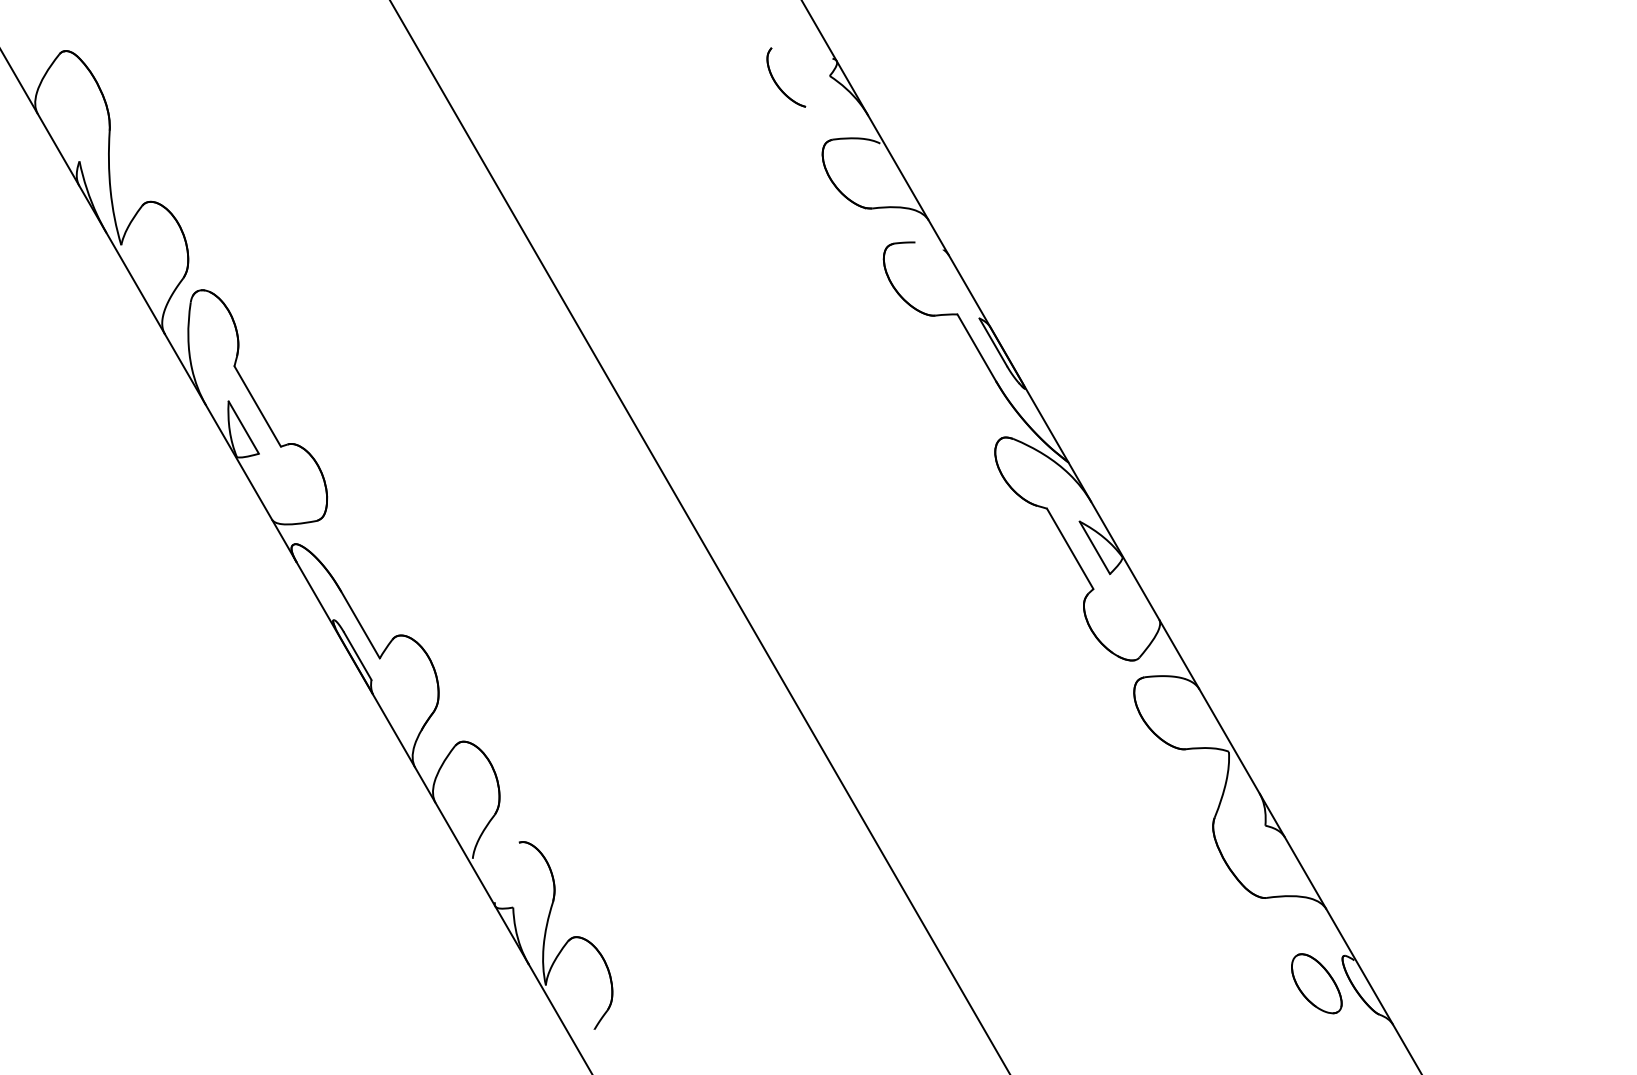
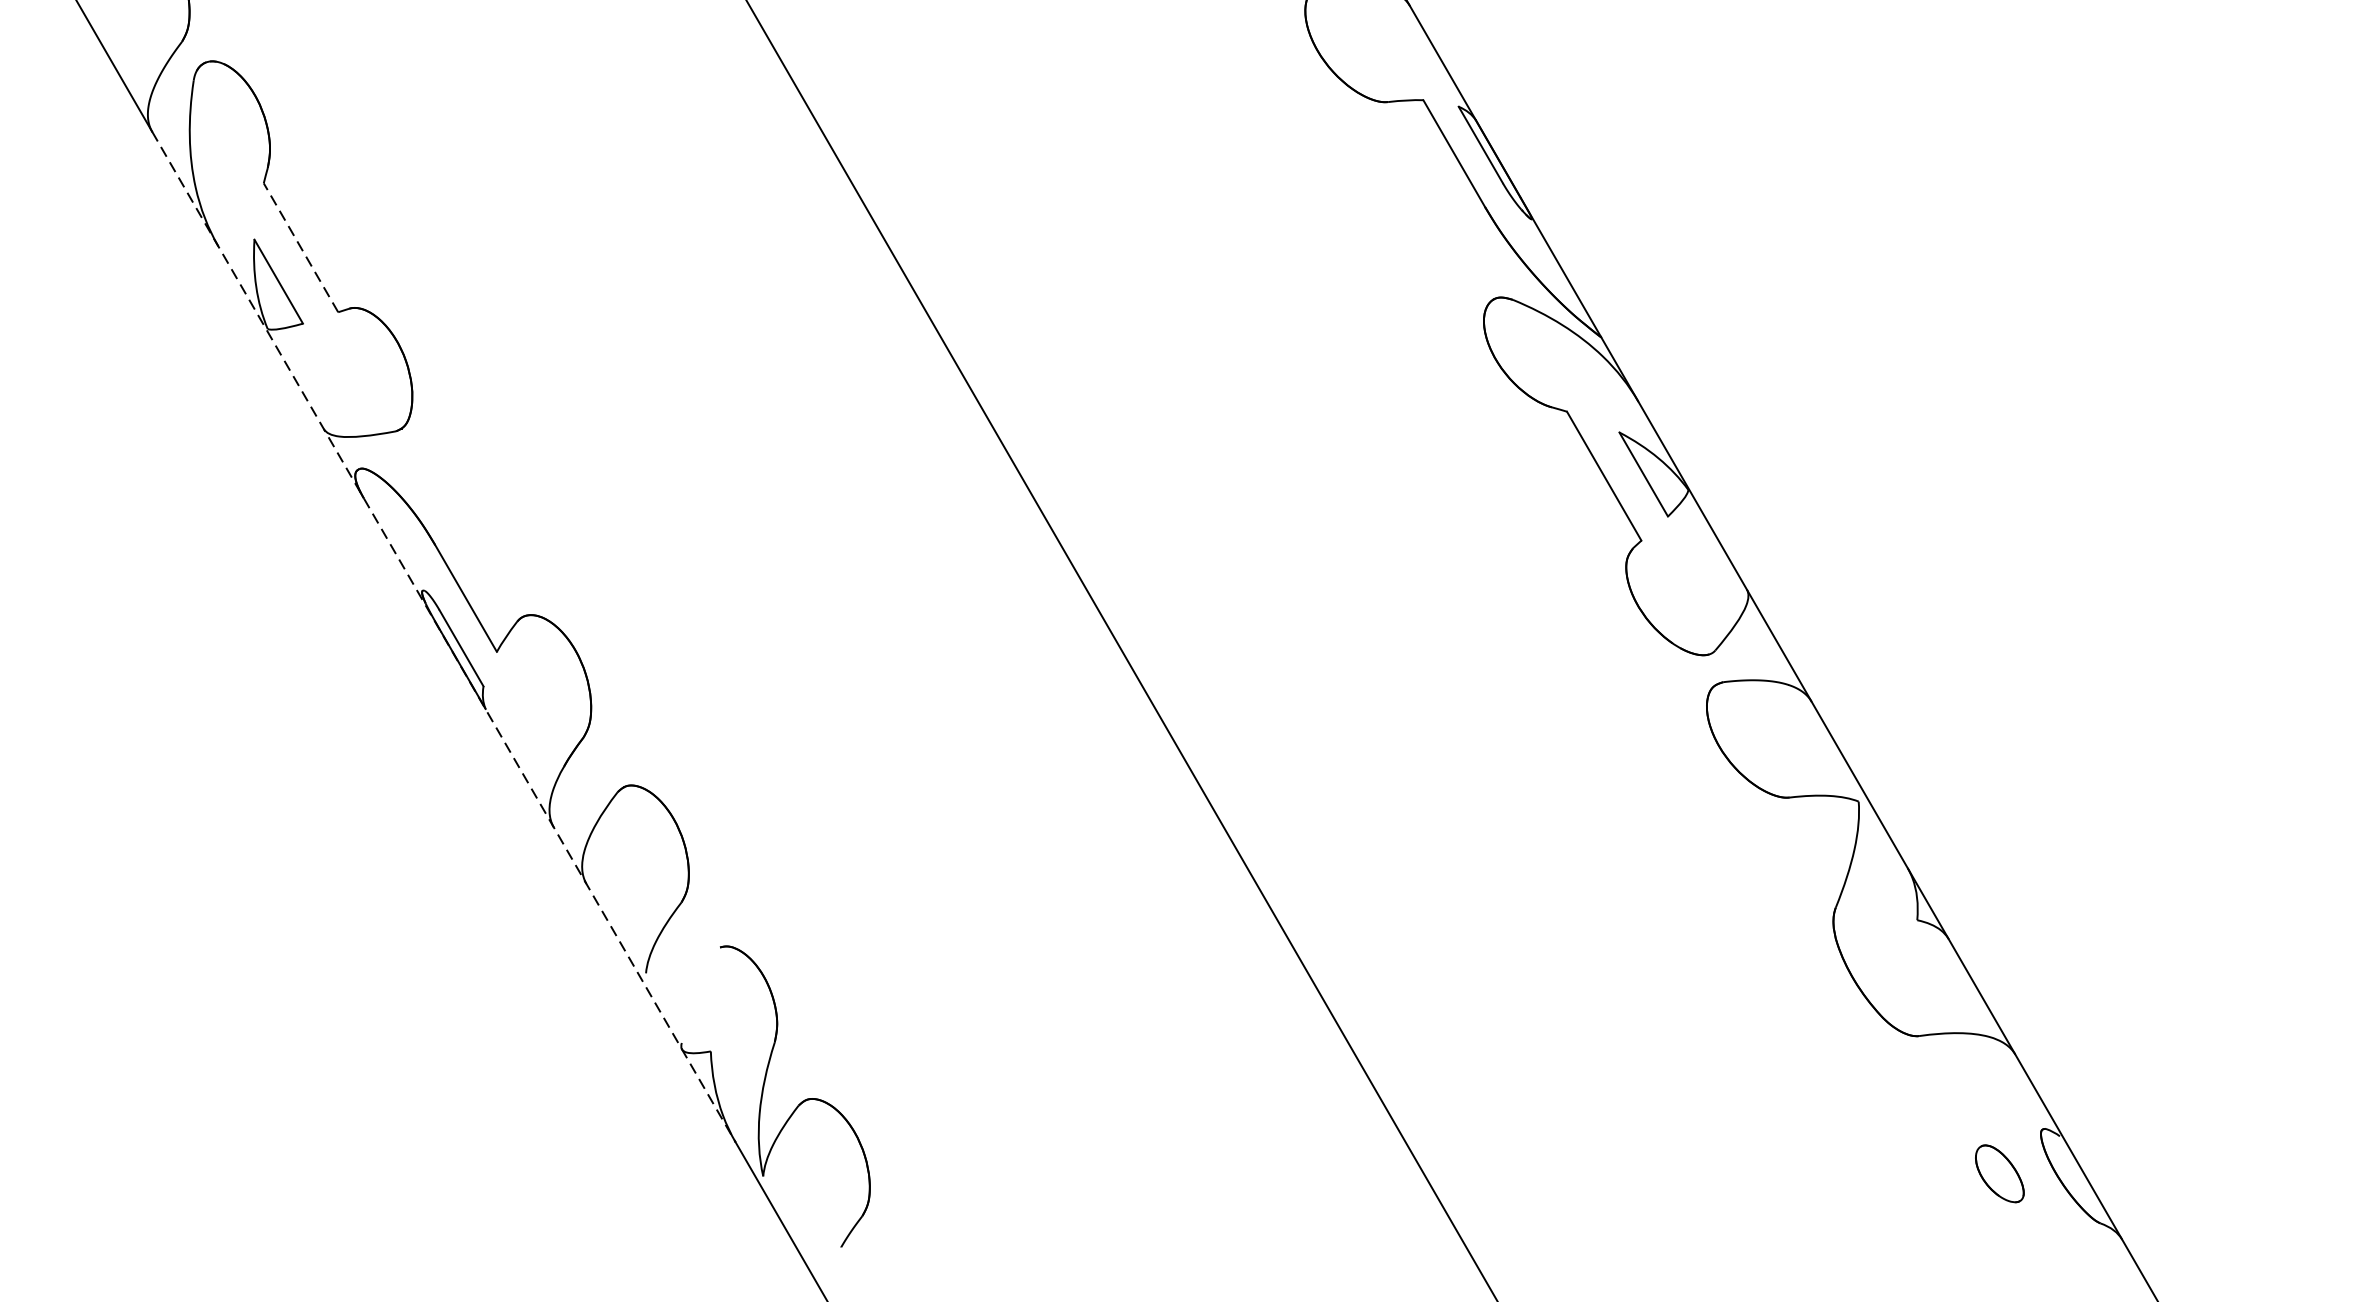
line: (257, 406) -> (300, 247), solid -> dashed
line: (346, 649) -> (443, 637), solid -> dashed
part: (1316, 983) -> (1999, 1173), size x0.6

